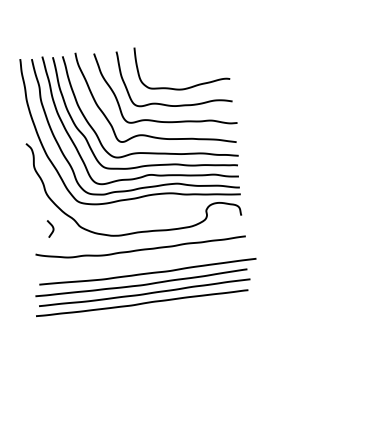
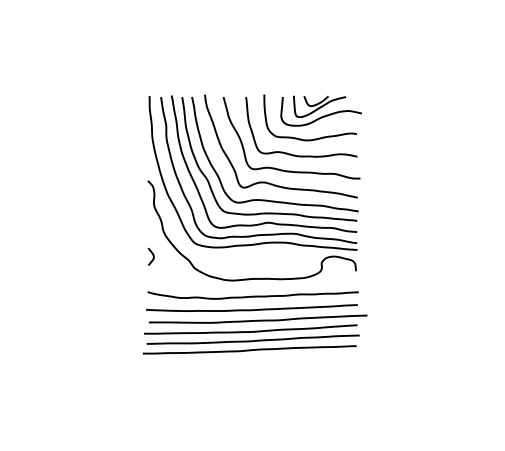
part: (191, 58) -> (320, 110), added
curve: (52, 228) -> (152, 256), moved
curve: (140, 262) -> (251, 309), added

